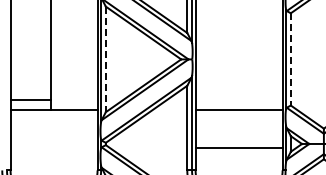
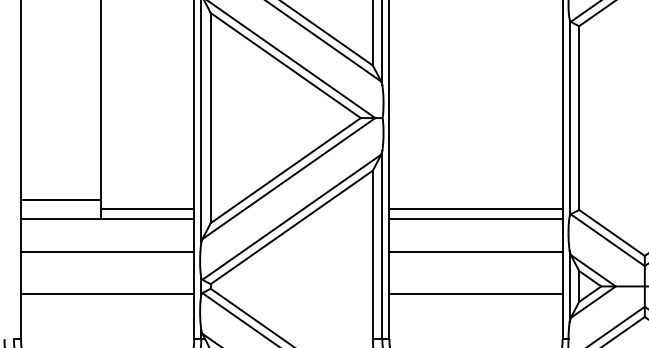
line: (105, 59) -> (210, 118), dashed -> solid
line: (290, 59) -> (578, 118), dashed -> solid
line: (73, 105) -> (146, 209), added
line: (238, 105) -> (474, 209), added
line: (53, 126) -> (106, 251), added
line: (238, 126) -> (474, 251), added
line: (53, 147) -> (106, 293), added

